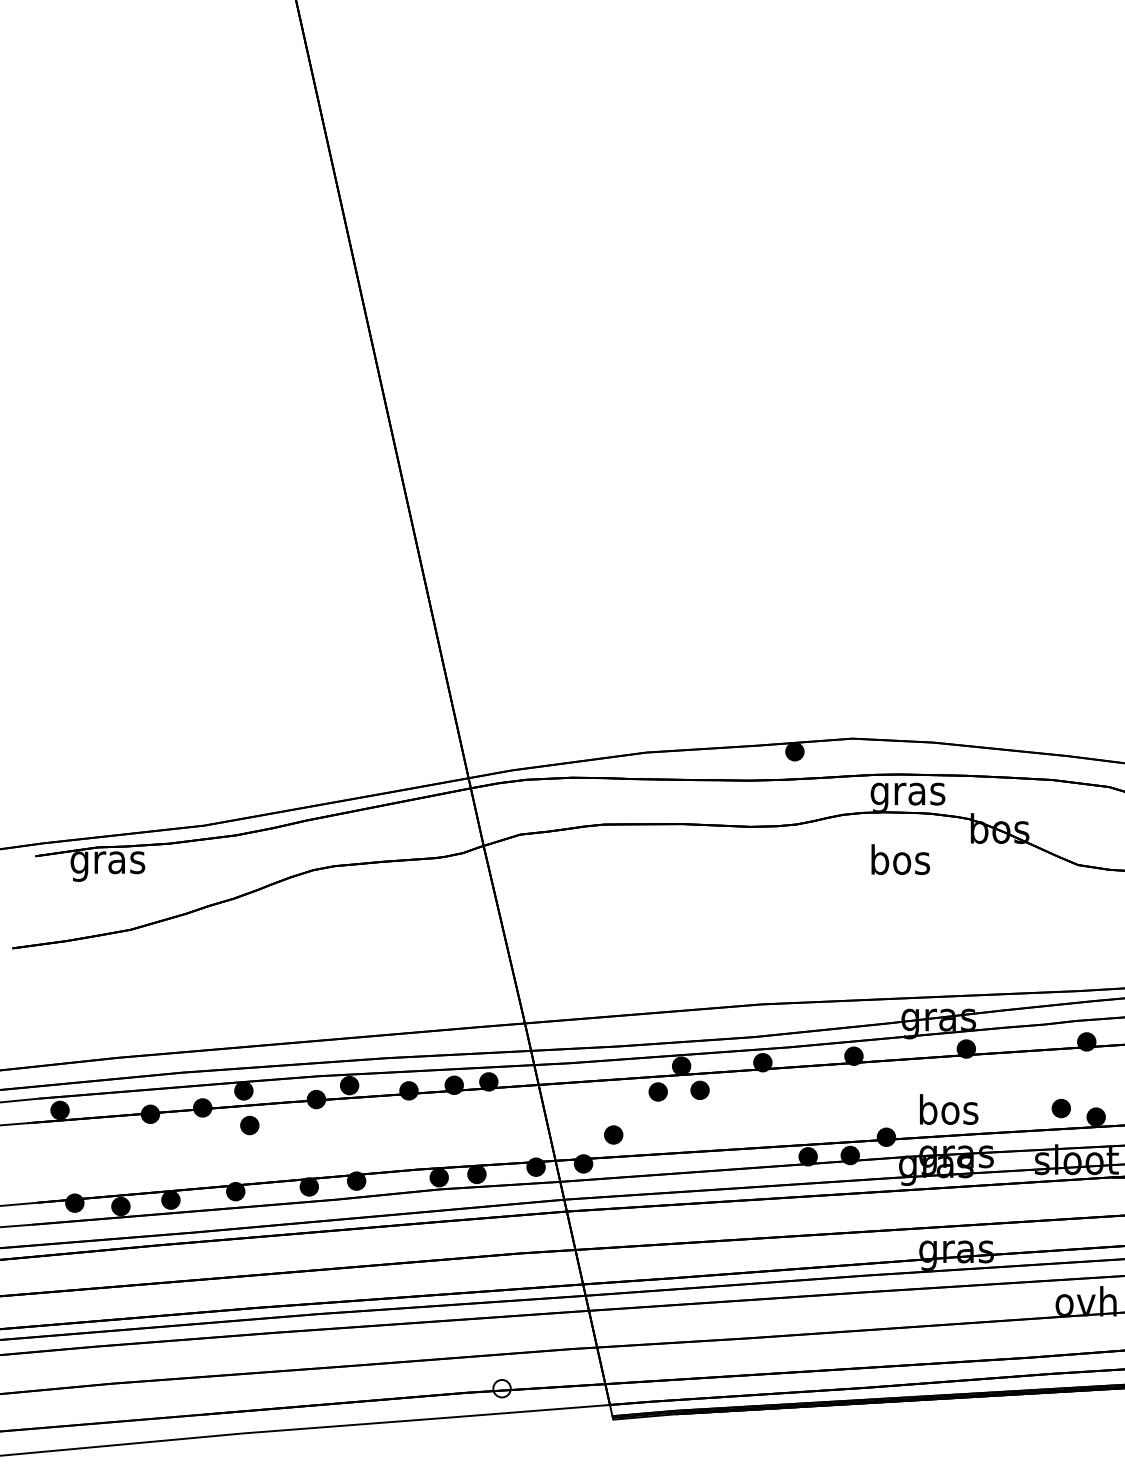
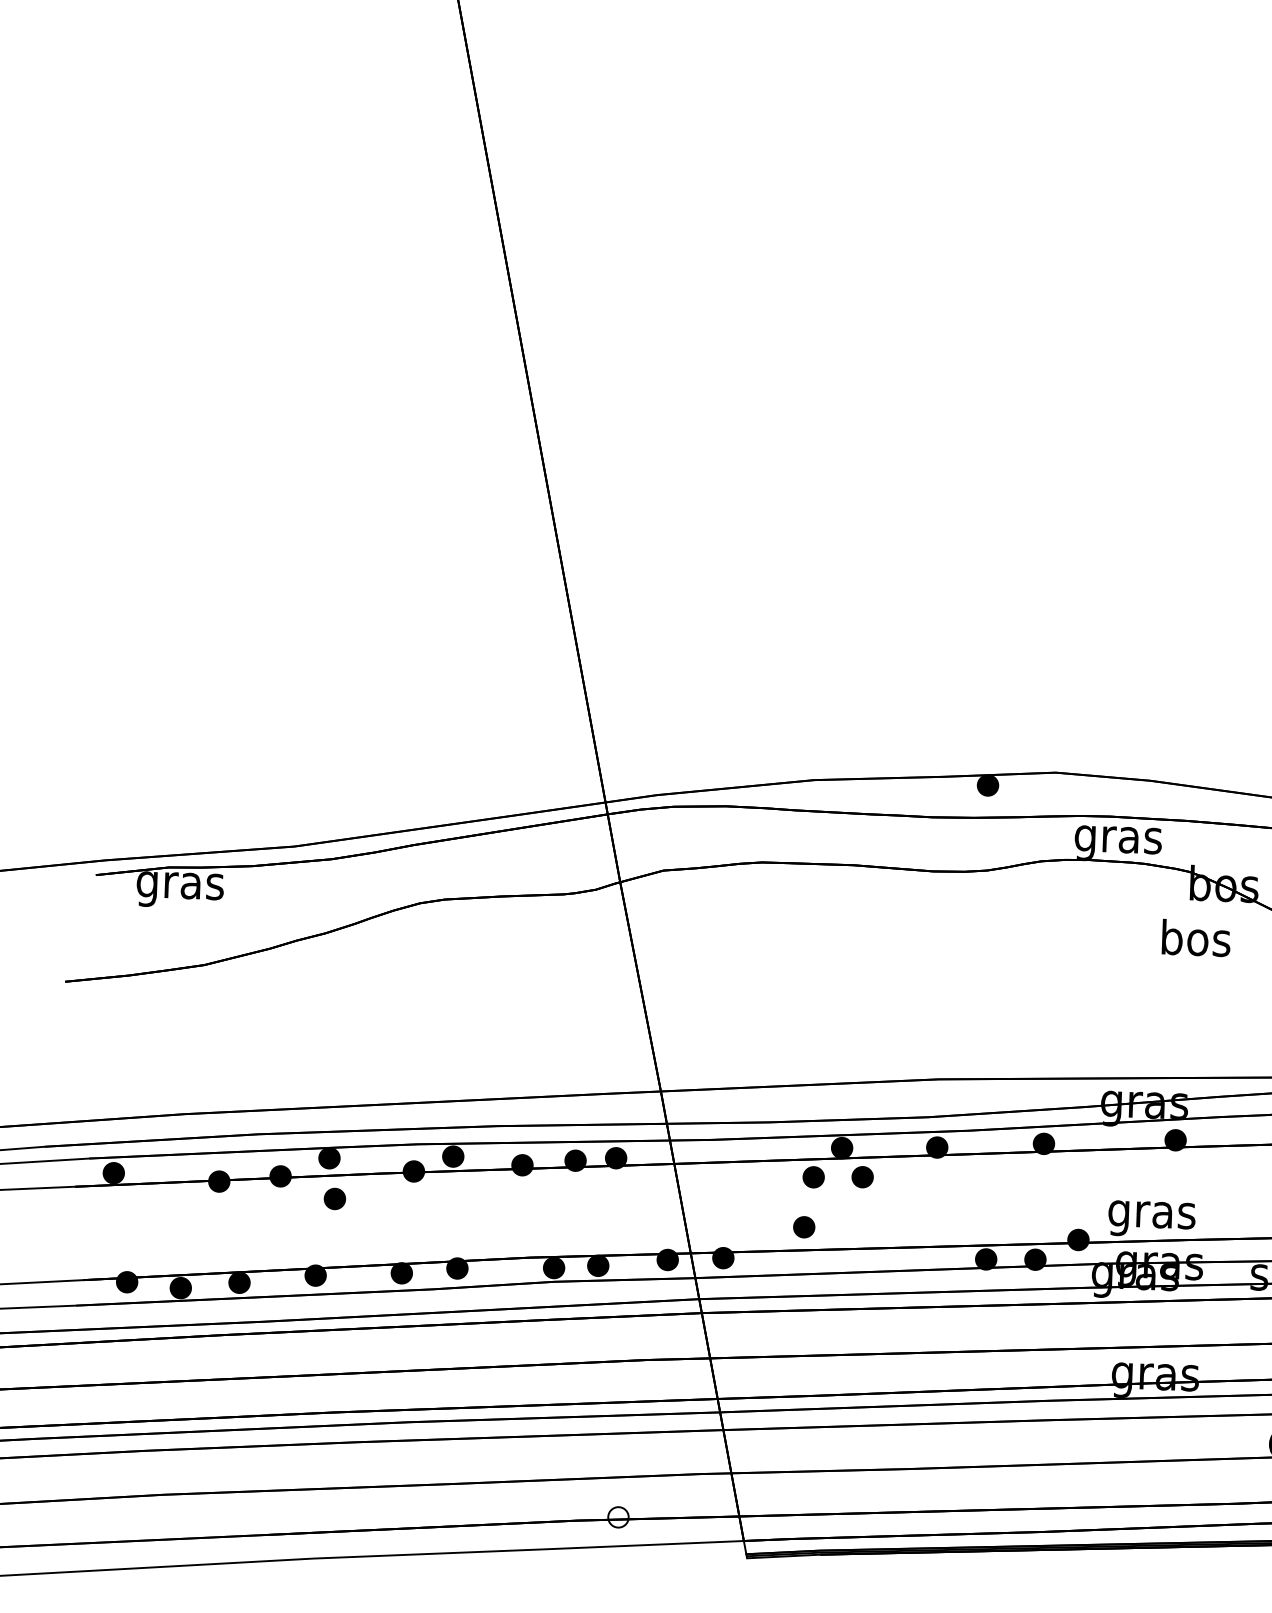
text: (900, 859) -> (1196, 937), moved
text: (948, 1113) -> (1152, 1214), bos -> gras
part: (613, 1134) -> (804, 1226), moved

